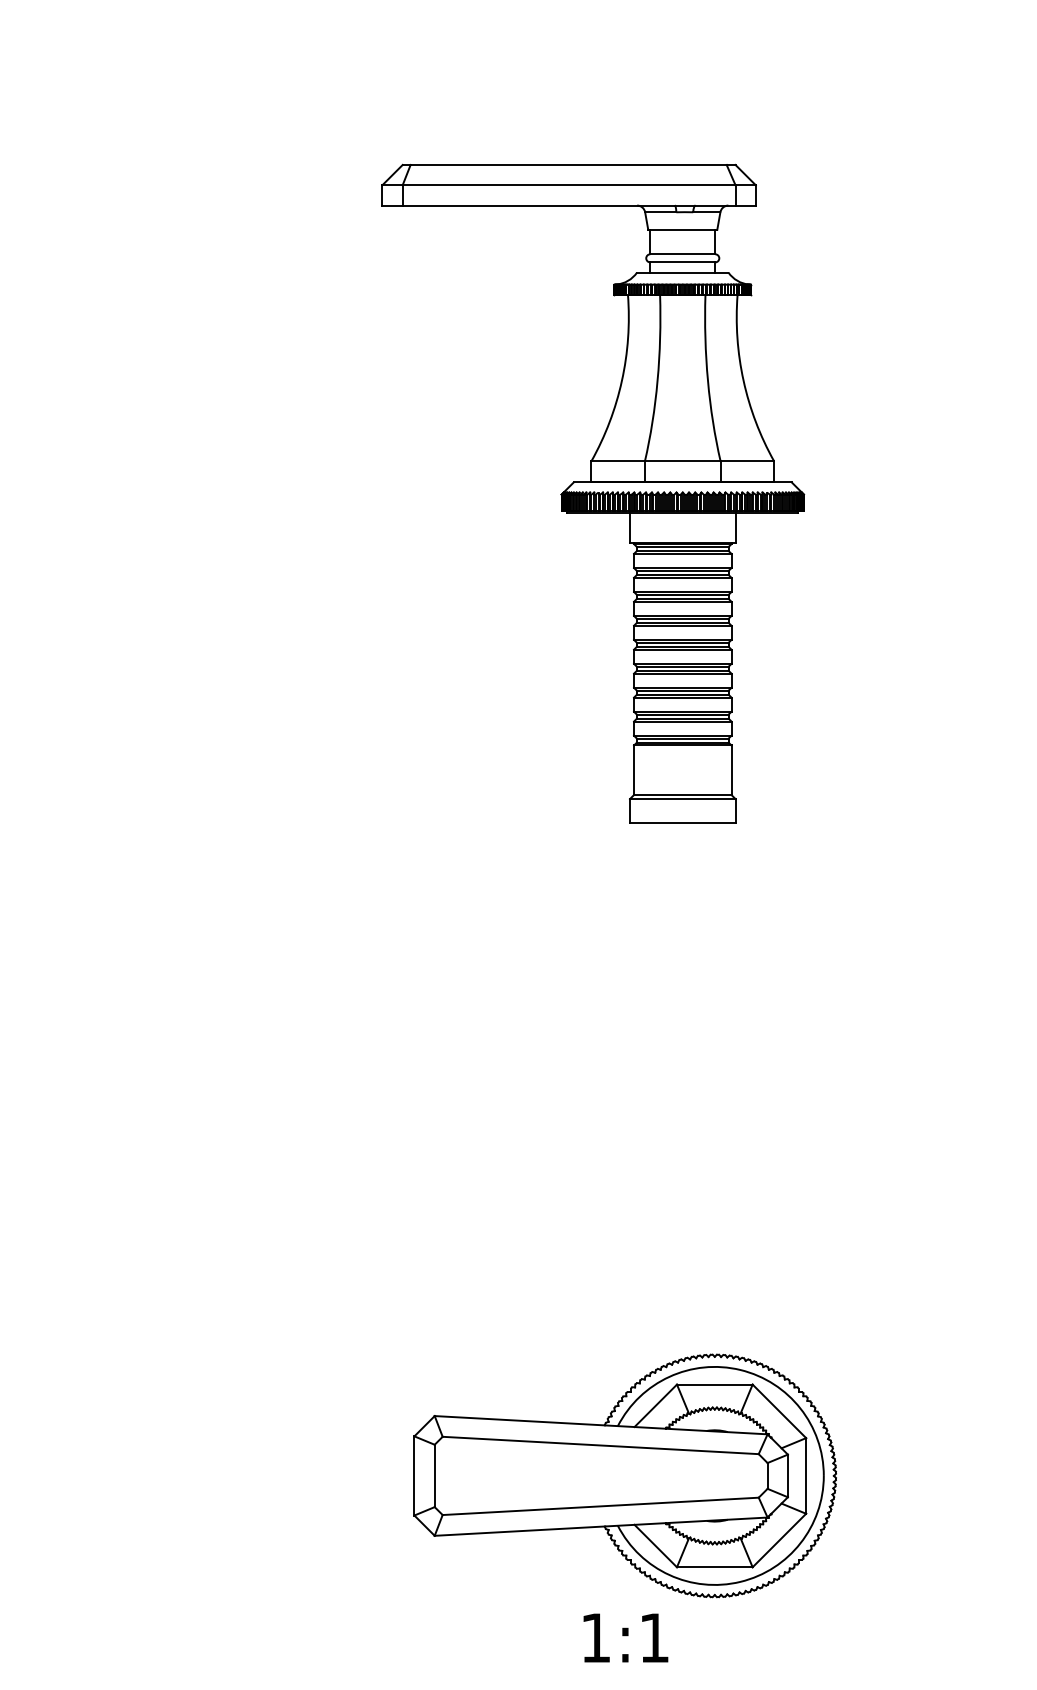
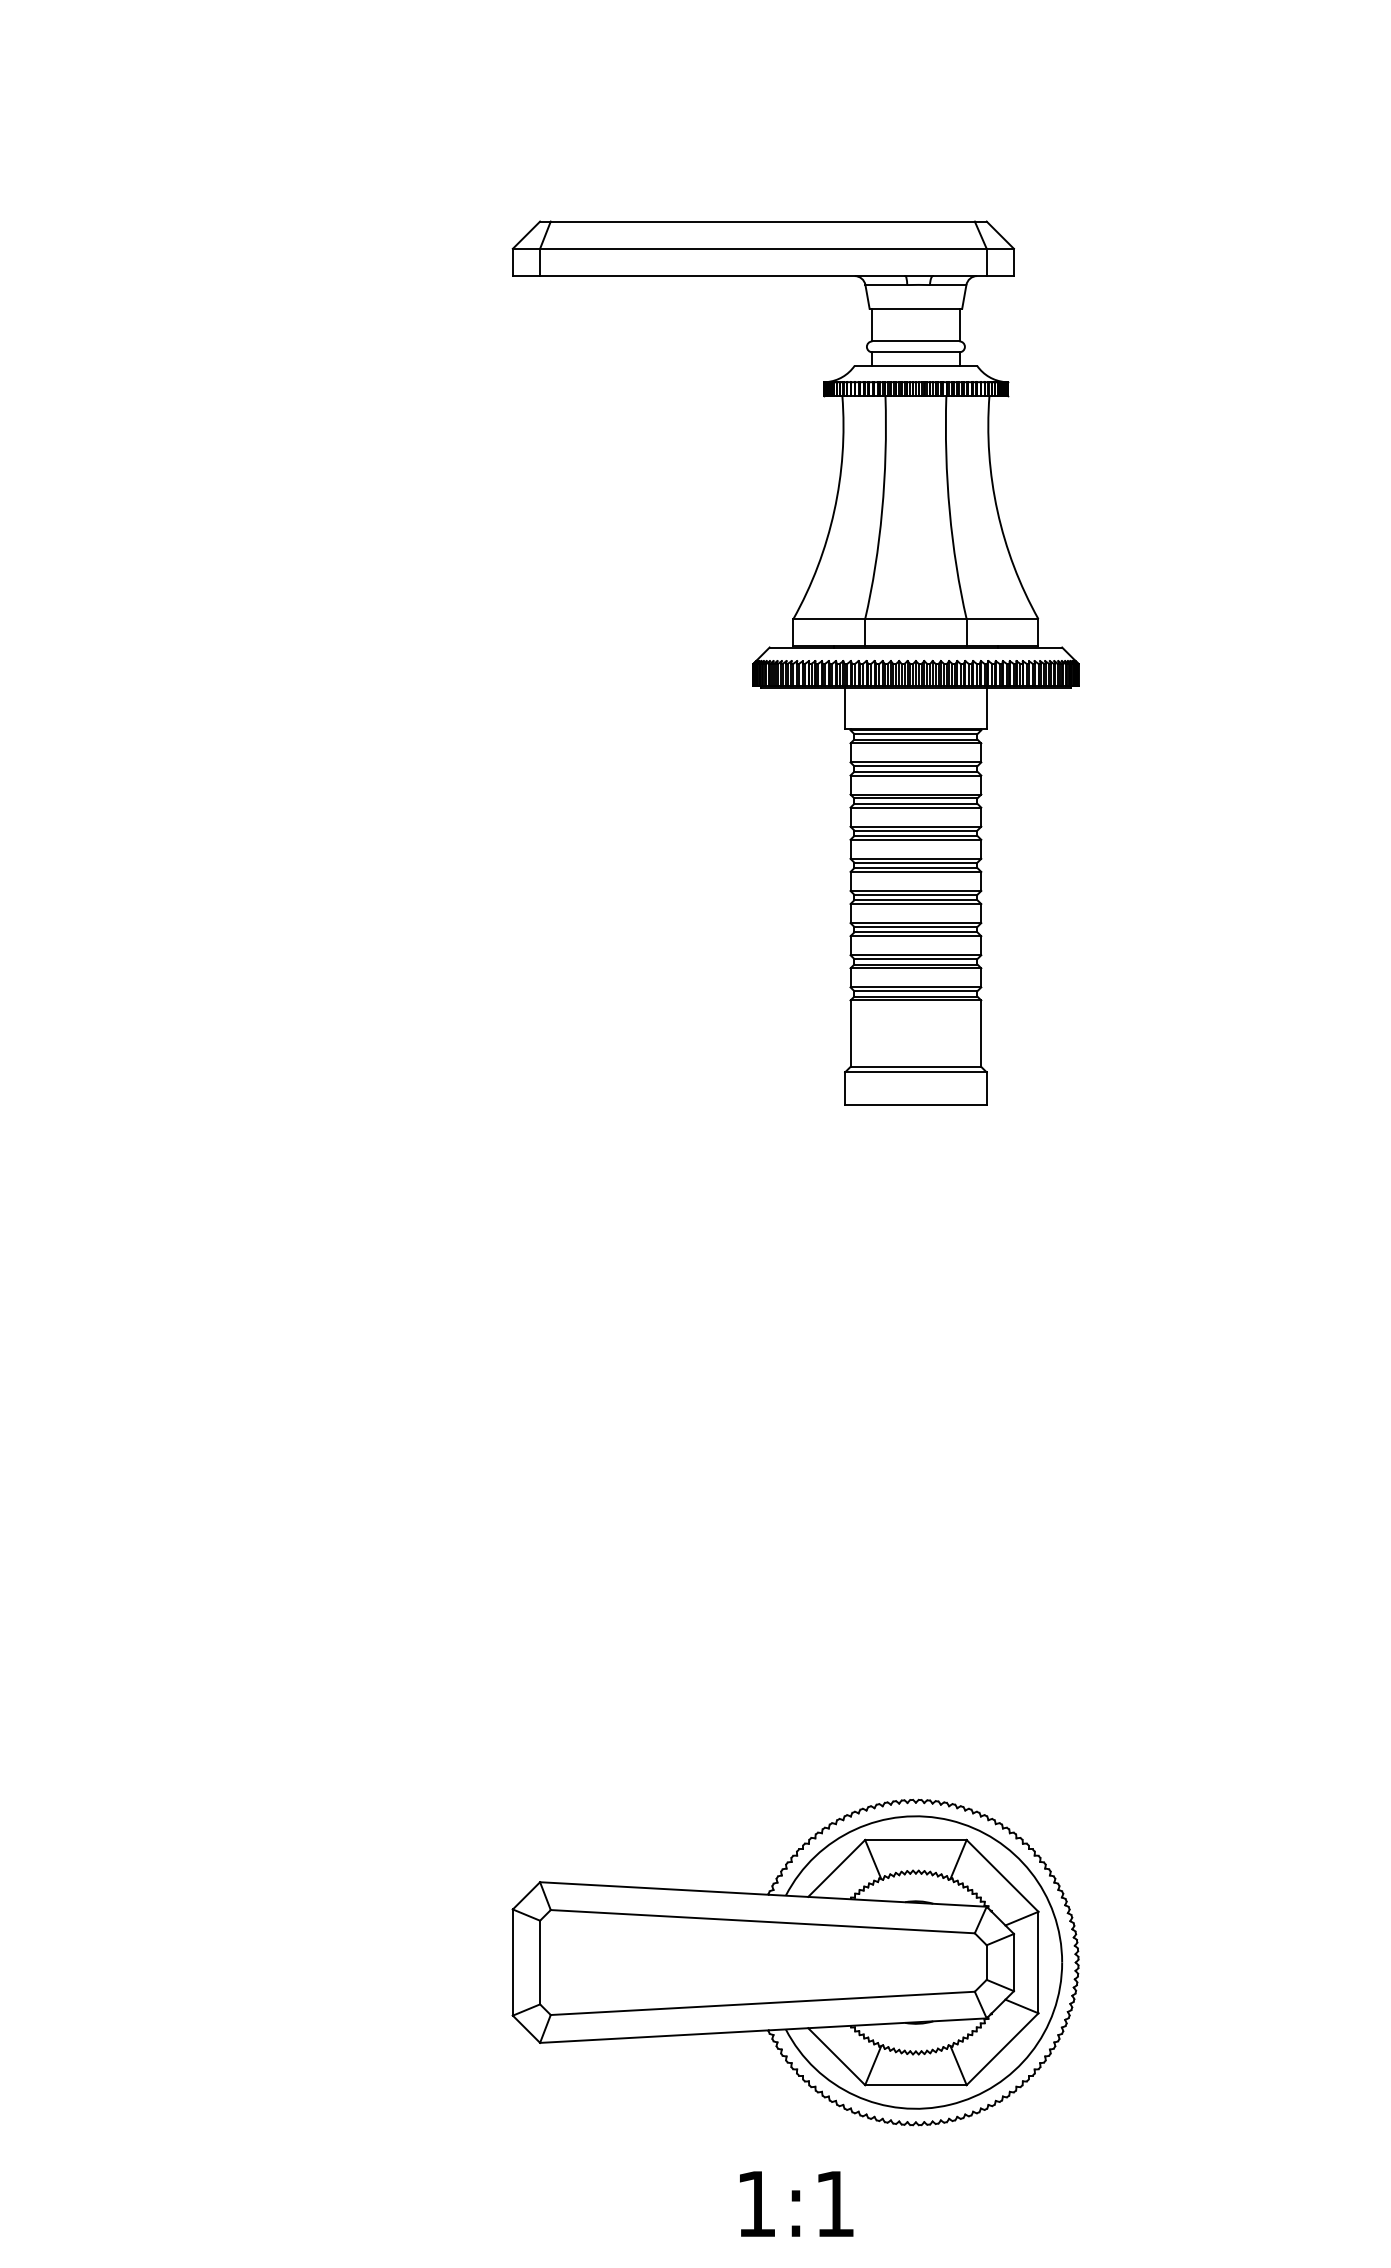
part: (625, 1475) -> (795, 1962), moved
text: (625, 1637) -> (796, 2203), moved

